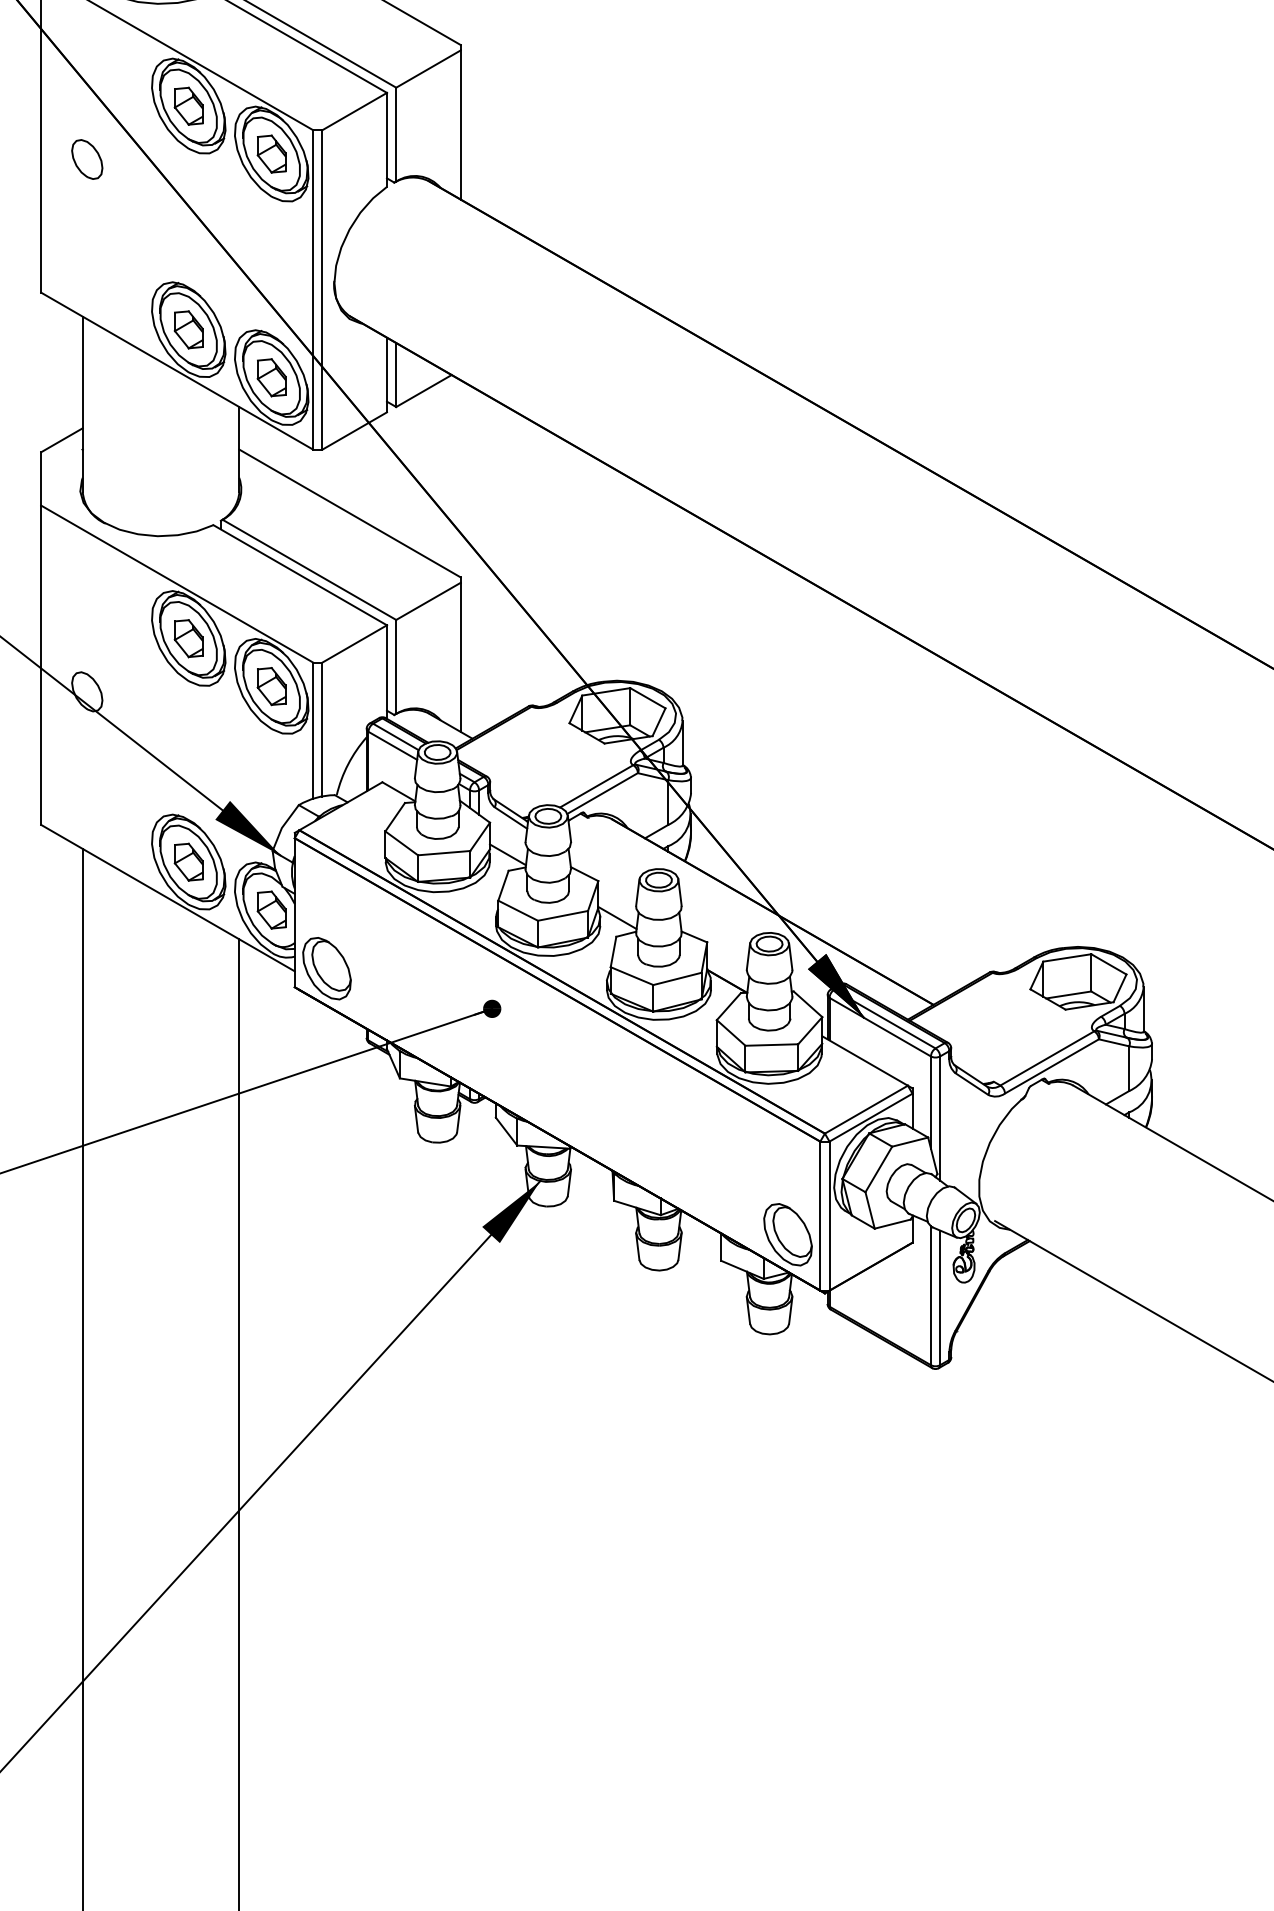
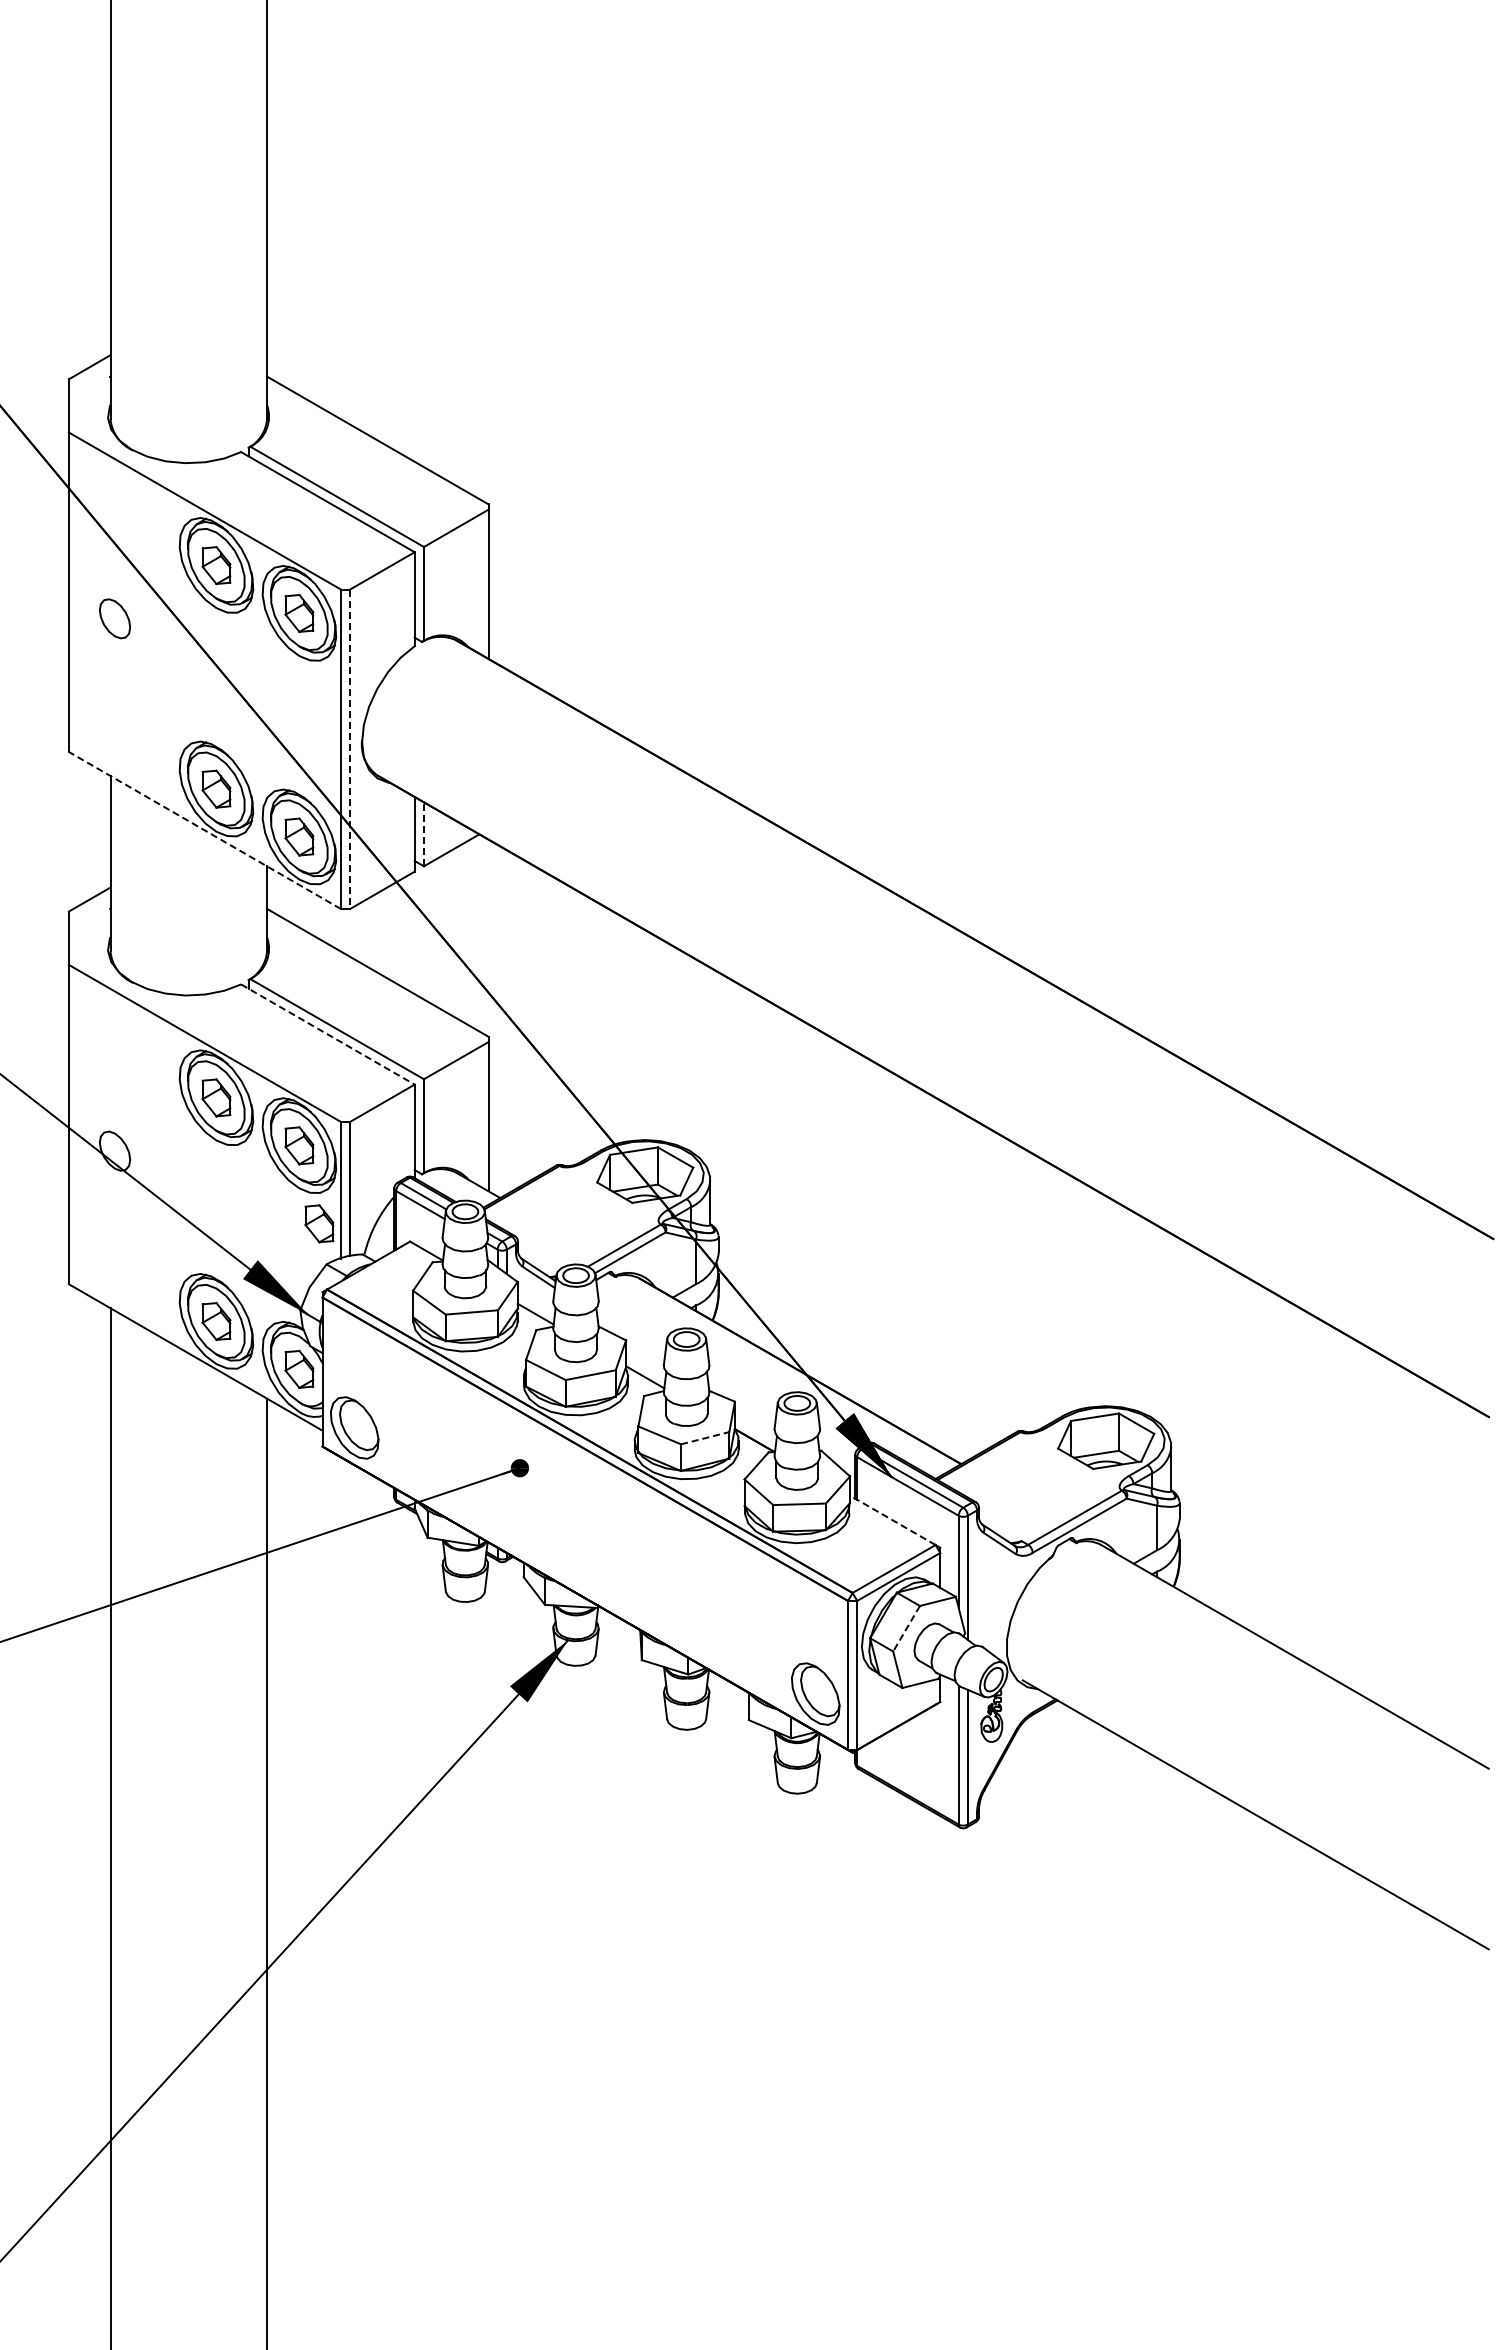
line: (322, 290) -> (350, 749), solid -> dashed
line: (176, 371) -> (204, 830), solid -> dashed
line: (395, 374) -> (423, 833), solid -> dashed
line: (300, 575) -> (328, 1034), solid -> dashed
part: (291, 764) -> (319, 1223), added
line: (677, 979) -> (705, 1438), solid -> dashed
line: (864, 1061) -> (892, 1520), solid -> dashed
line: (878, 1170) -> (906, 1629), solid -> dashed

